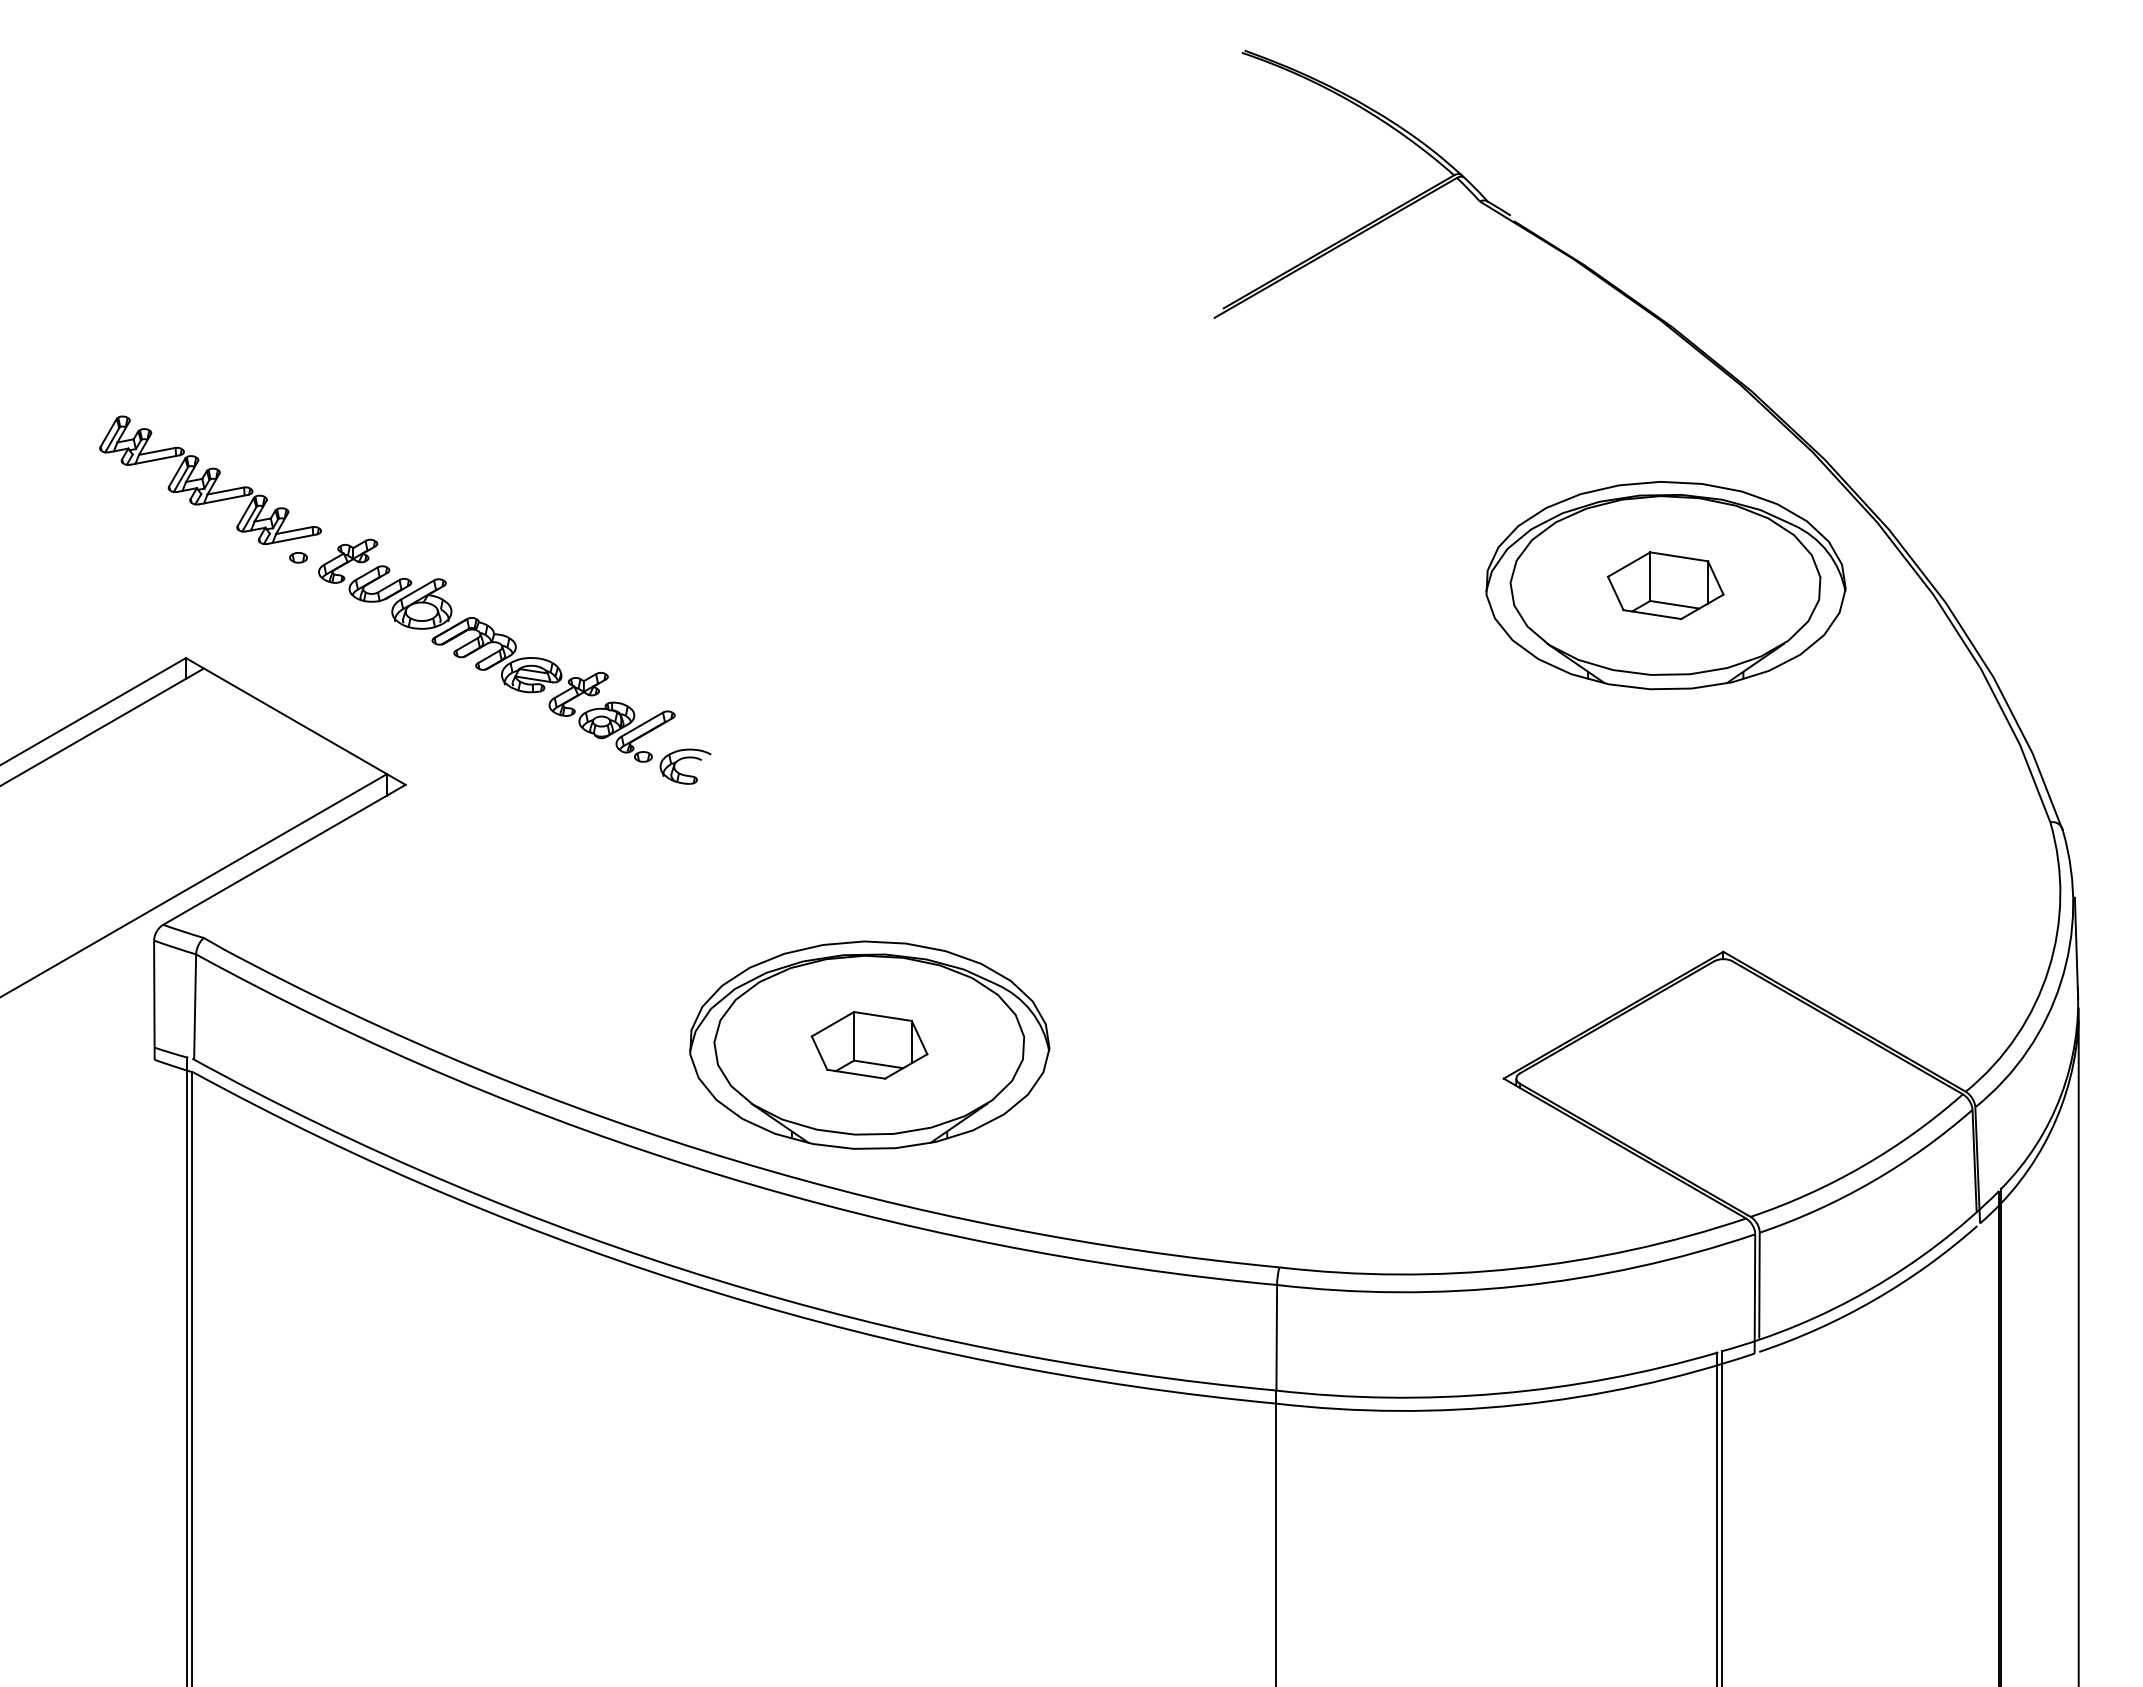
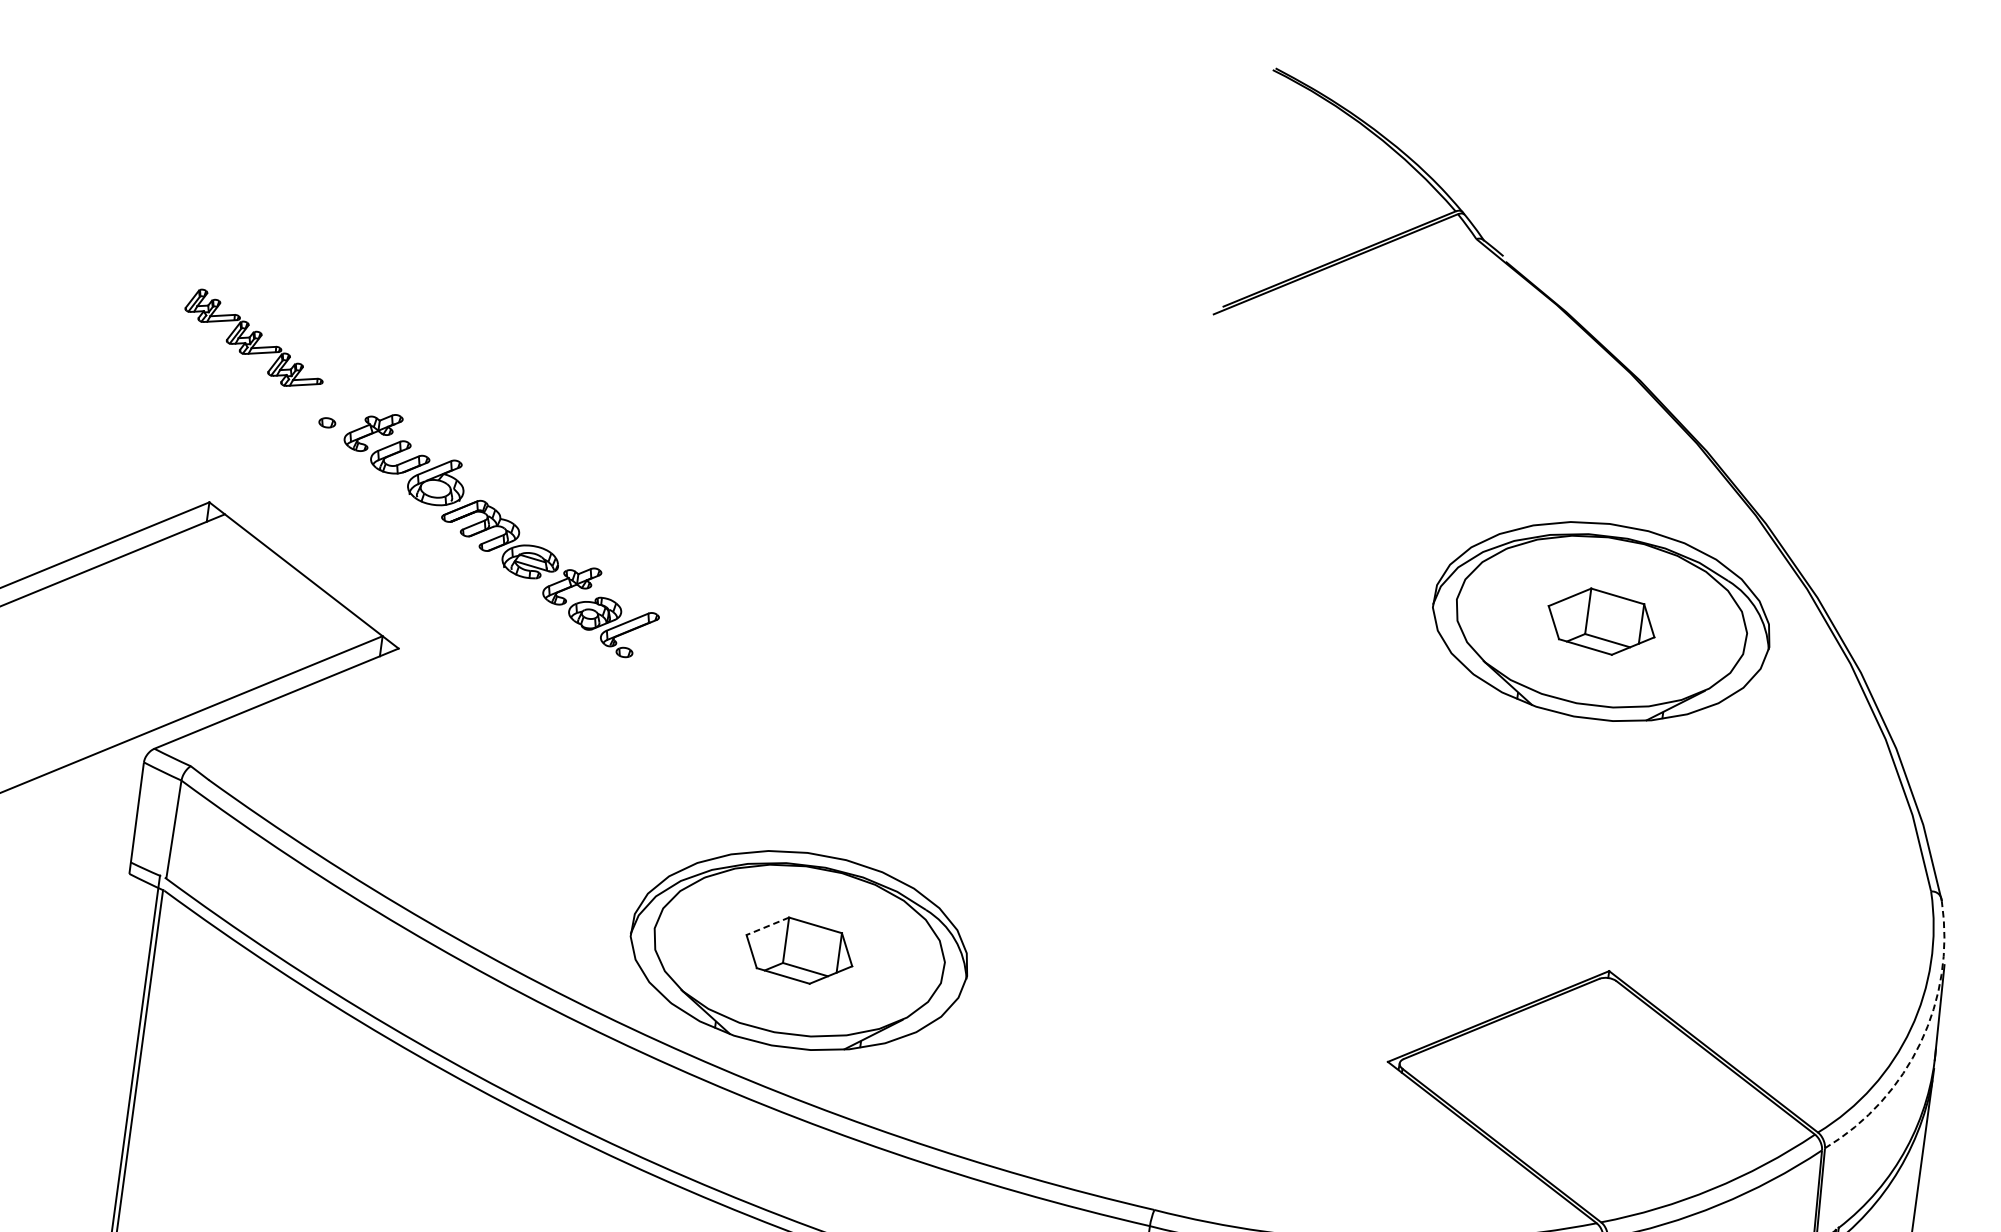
part: (210, 479) -> (254, 338), size x0.7
part: (683, 759) -> (661, 659), removed
arc: (2060, 982) -> (1920, 1042), solid -> dashed
line: (832, 1024) -> (767, 926), solid -> dashed

